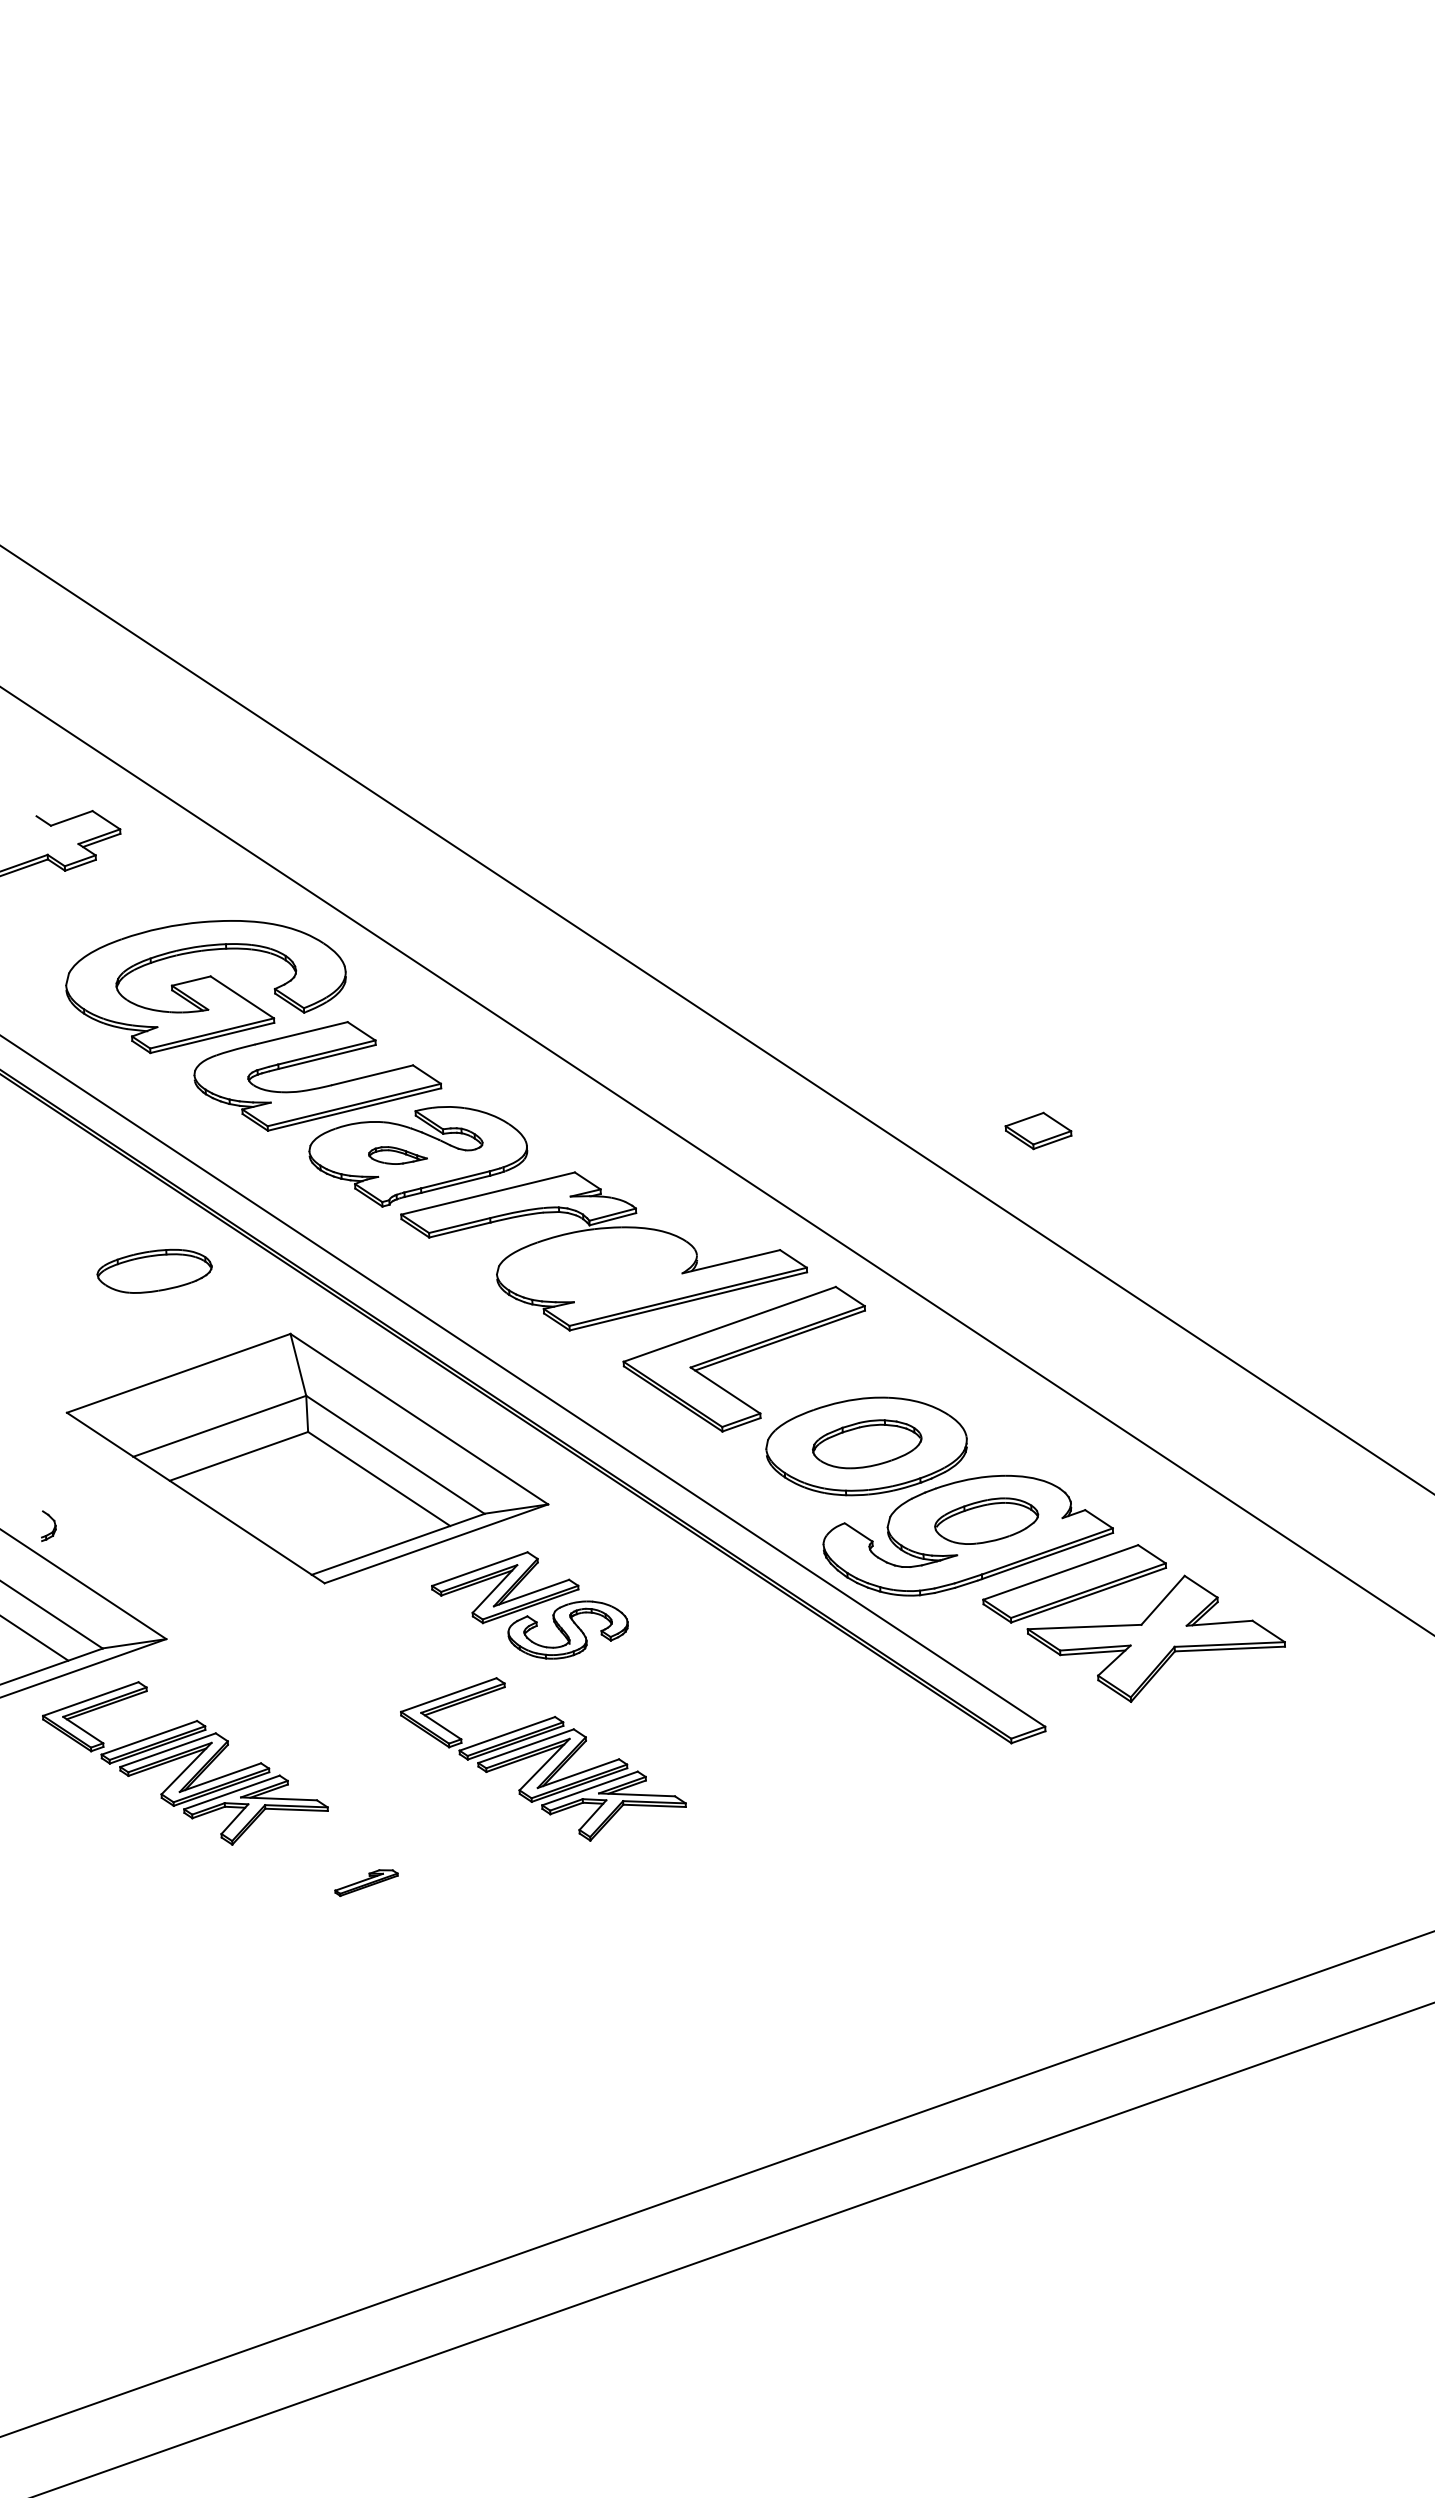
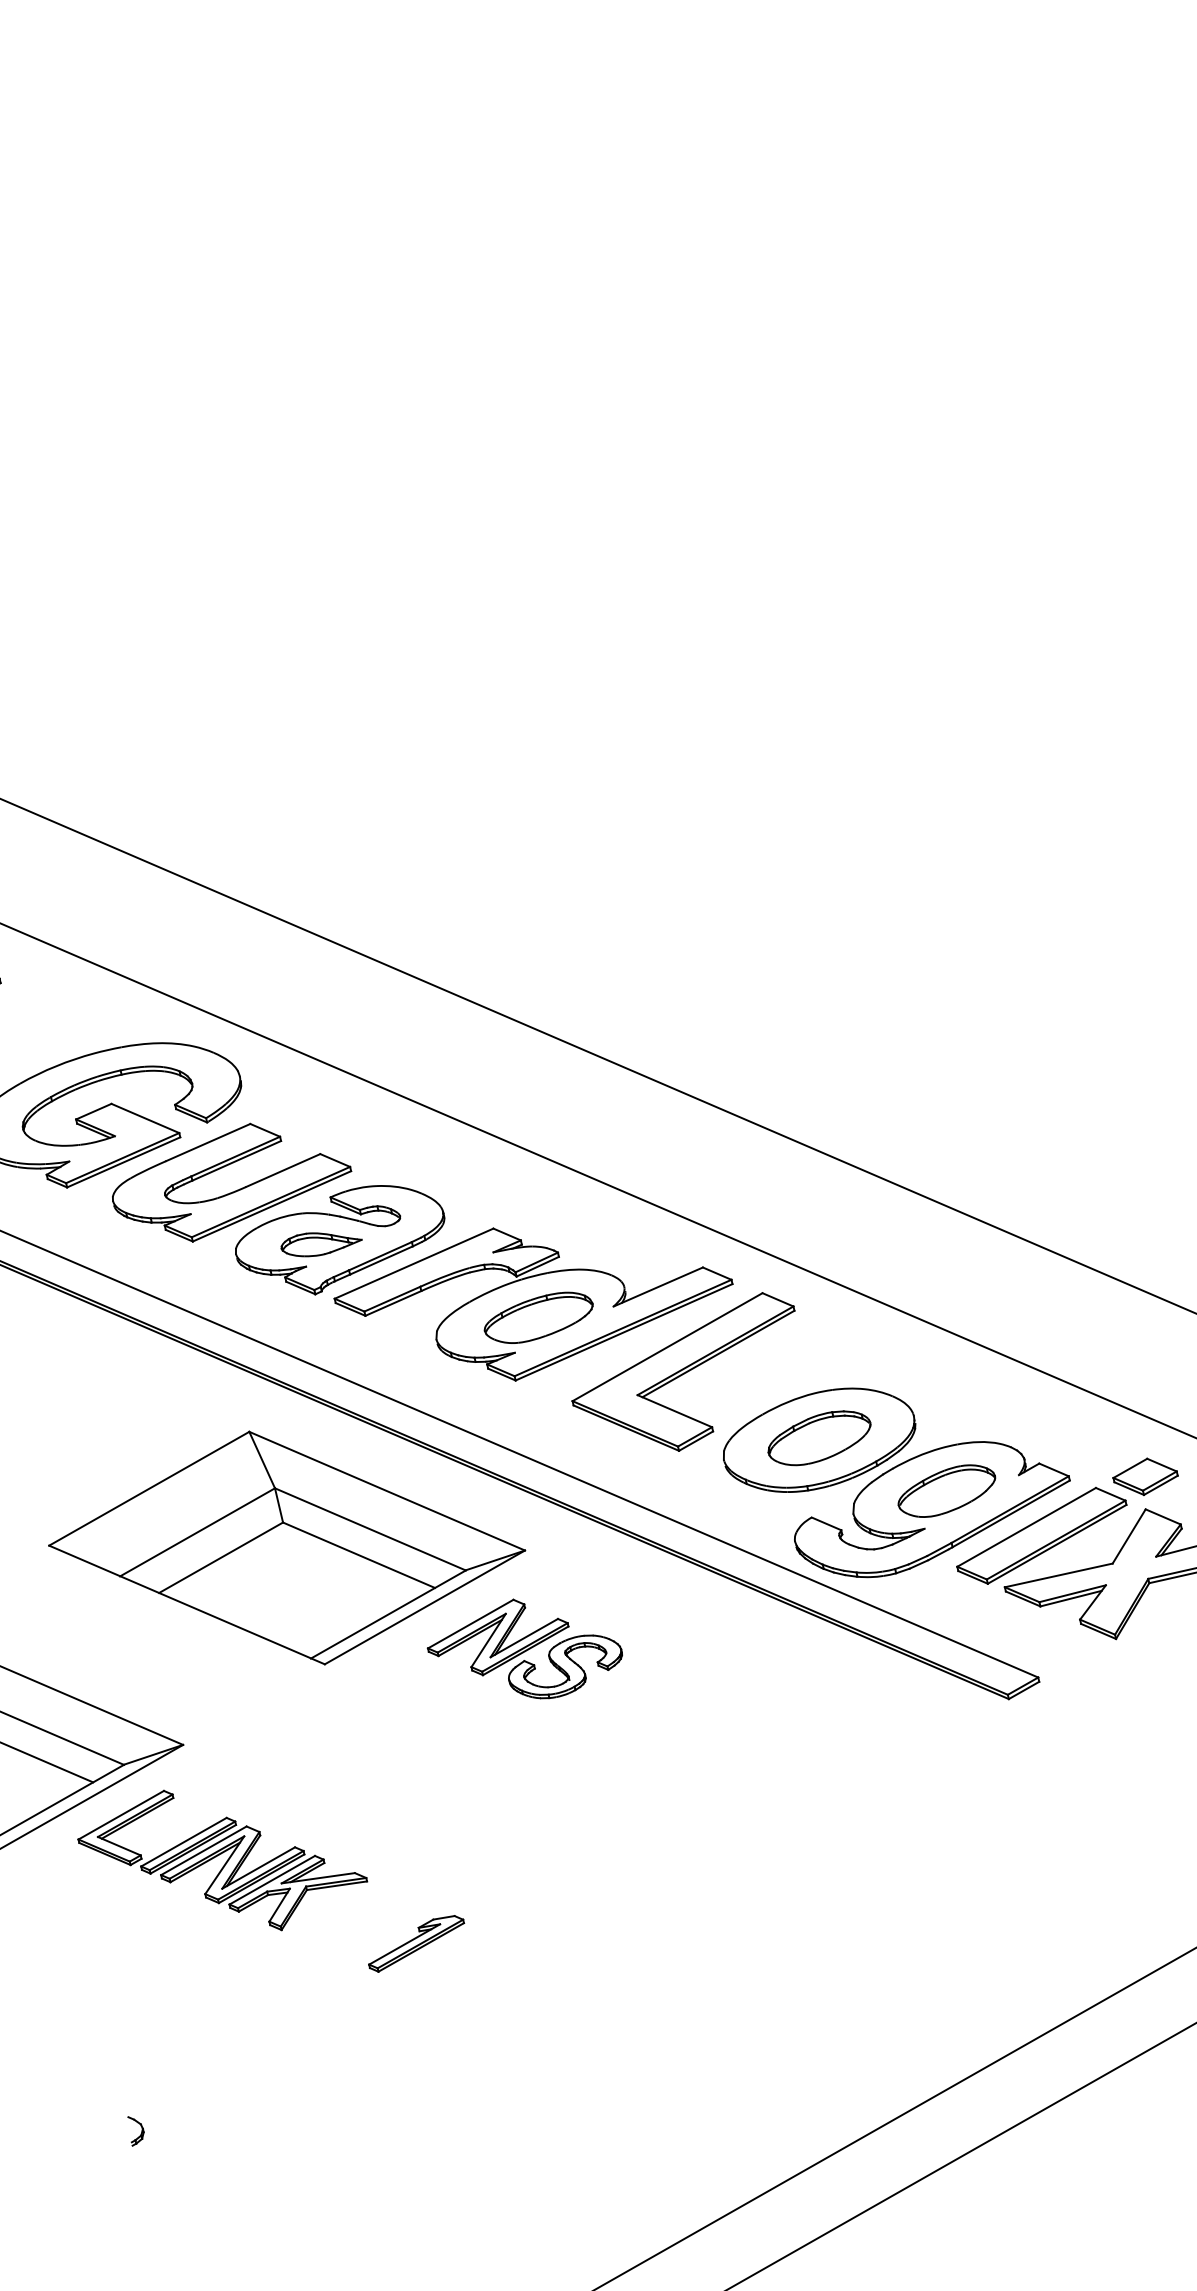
part: (1038, 1130) -> (1145, 1476), moved
part: (397, 1155) -> (320, 1242), size x1.43
part: (154, 1270) -> (538, 1317), moved
part: (48, 1526) -> (136, 2130), moved
part: (543, 1759) -> (564, 1795), removed
part: (366, 1882) -> (416, 1943), size x1.67

